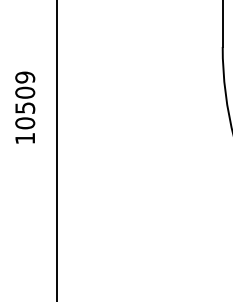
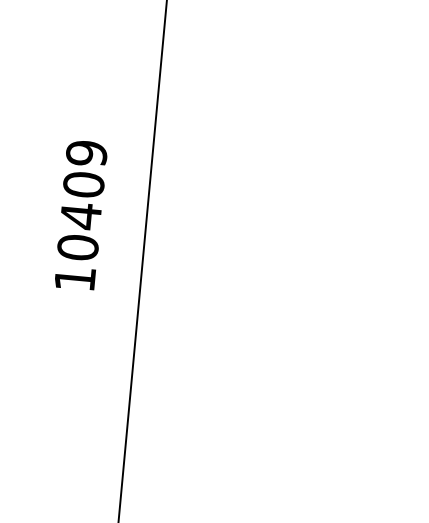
text: (25, 107) -> (81, 215), 10509 -> 10409

